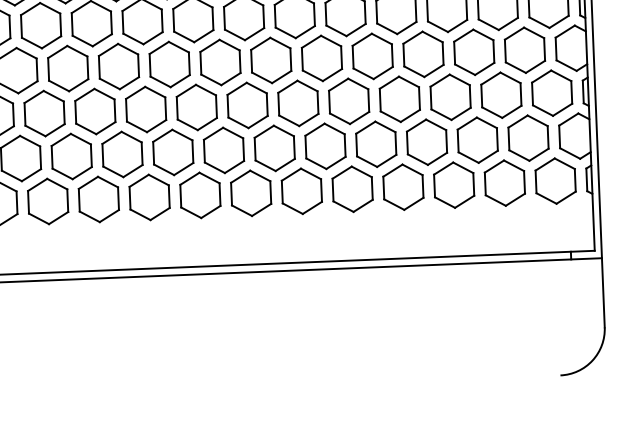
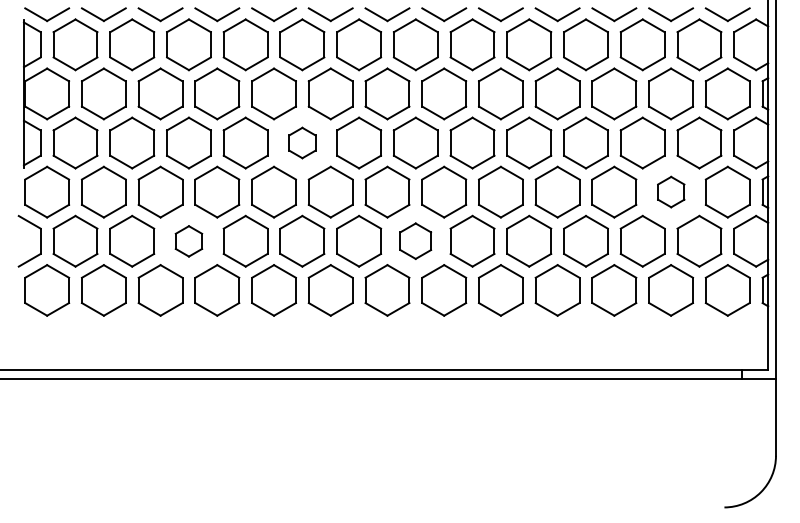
part: (169, 64) -> (302, 142), size x0.6
part: (501, 94) -> (671, 191), size x0.6
part: (274, 147) -> (415, 240), size x0.7
part: (71, 156) -> (188, 241), size x0.6

